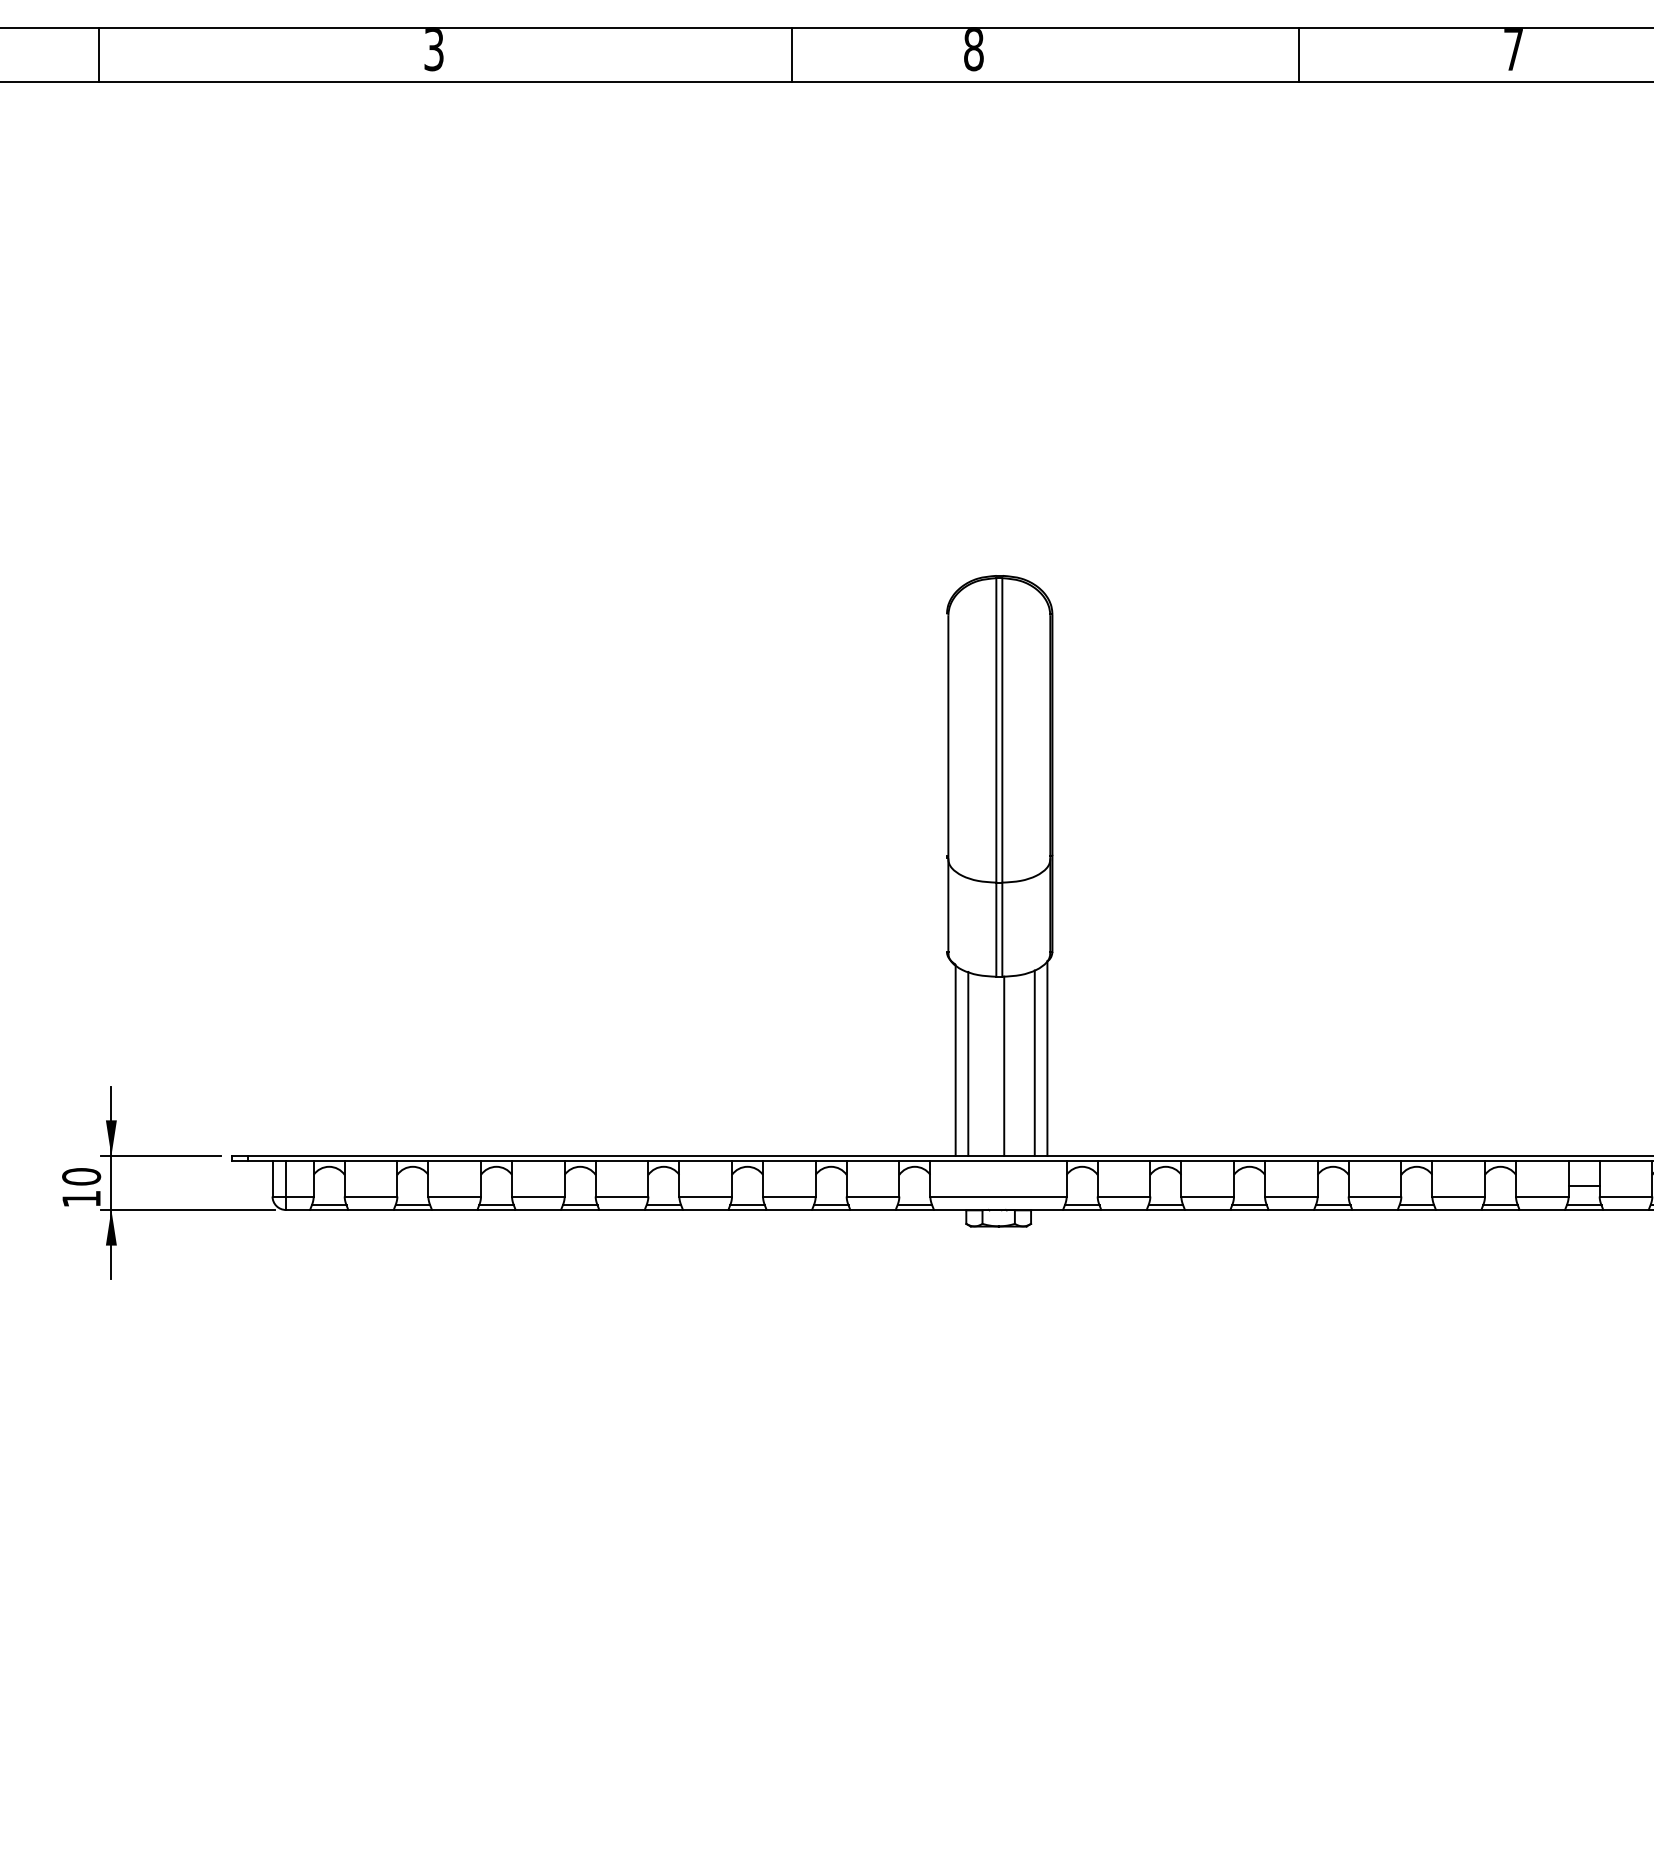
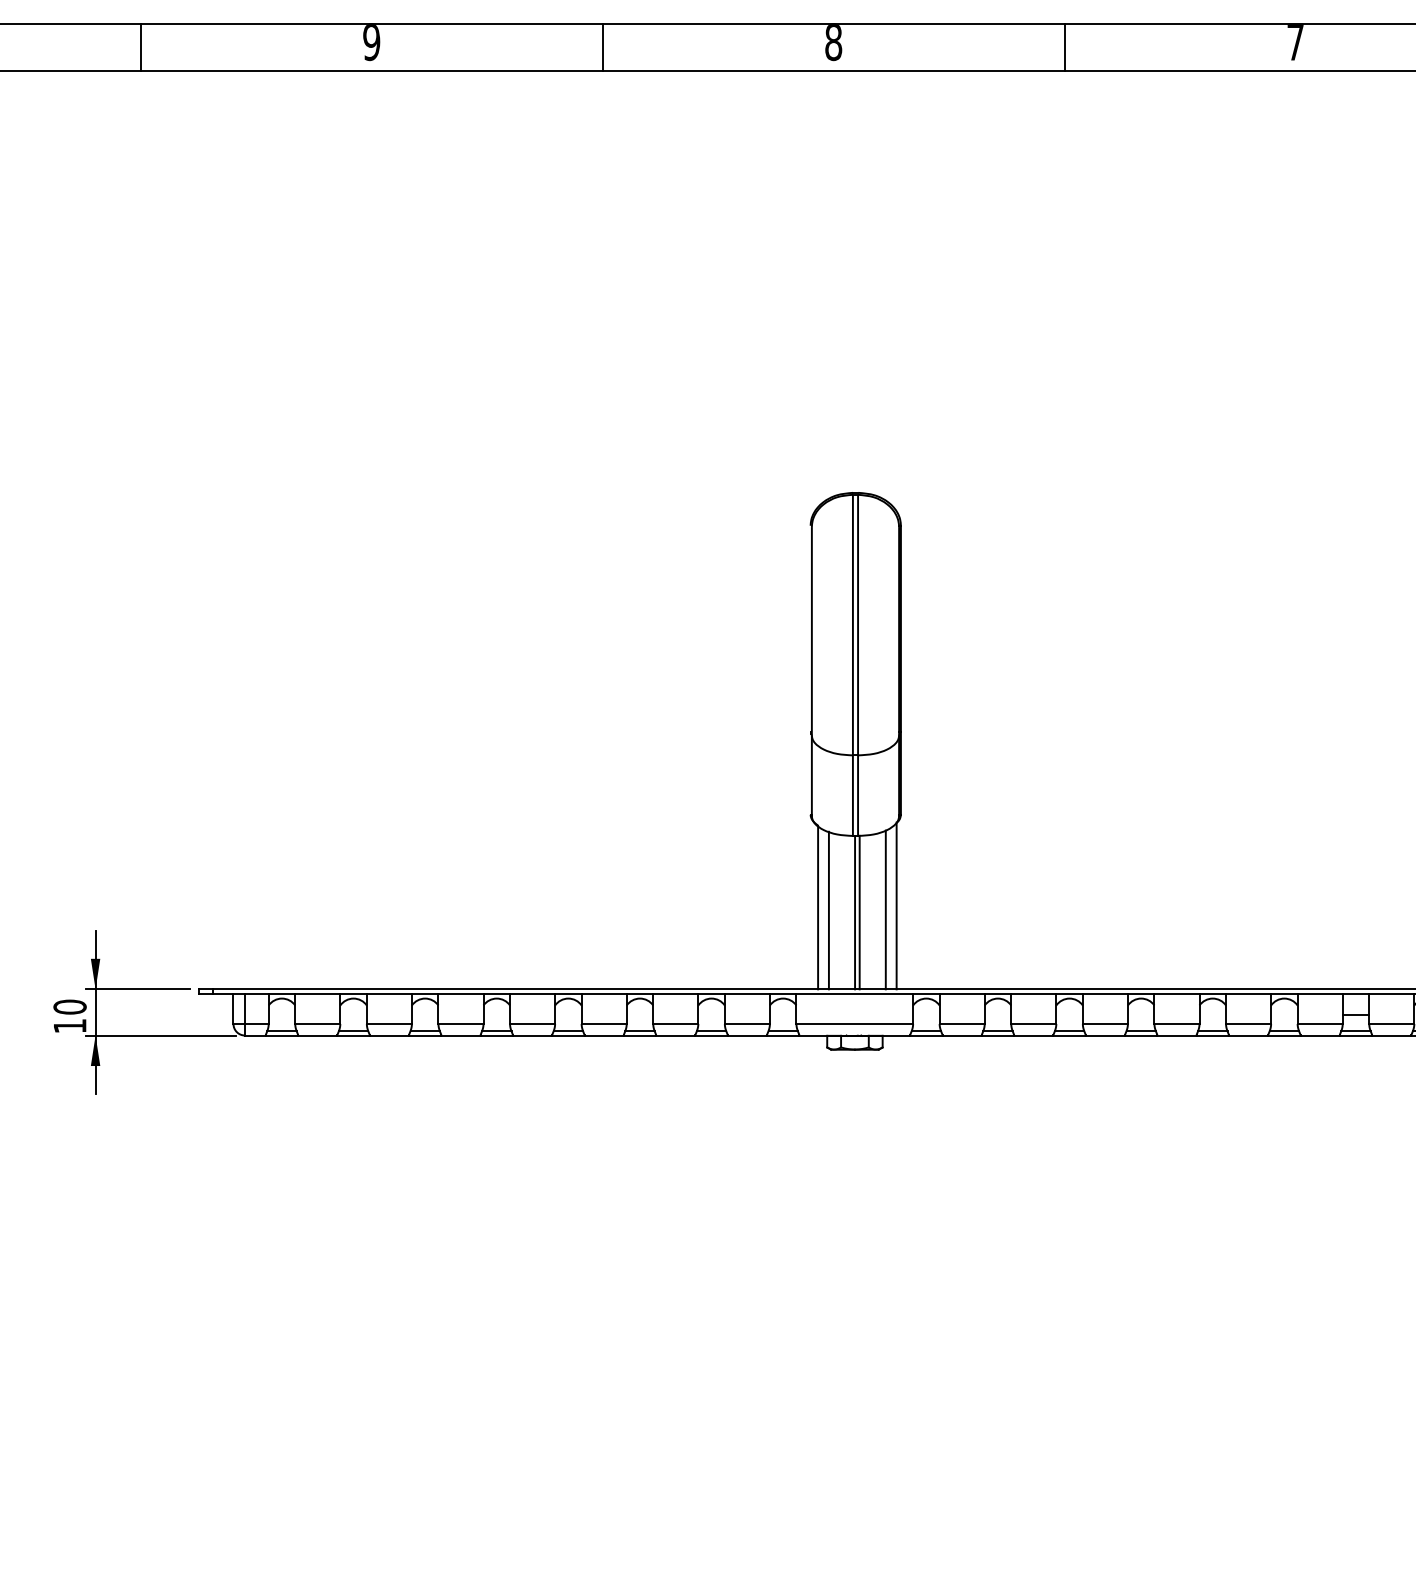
text: (433, 50) -> (371, 43), 3 -> 9
line: (98, 55) -> (141, 47), moved
line: (792, 55) -> (603, 47), moved
line: (1299, 55) -> (1065, 47), moved
line: (998, 1066) -> (854, 912), added

